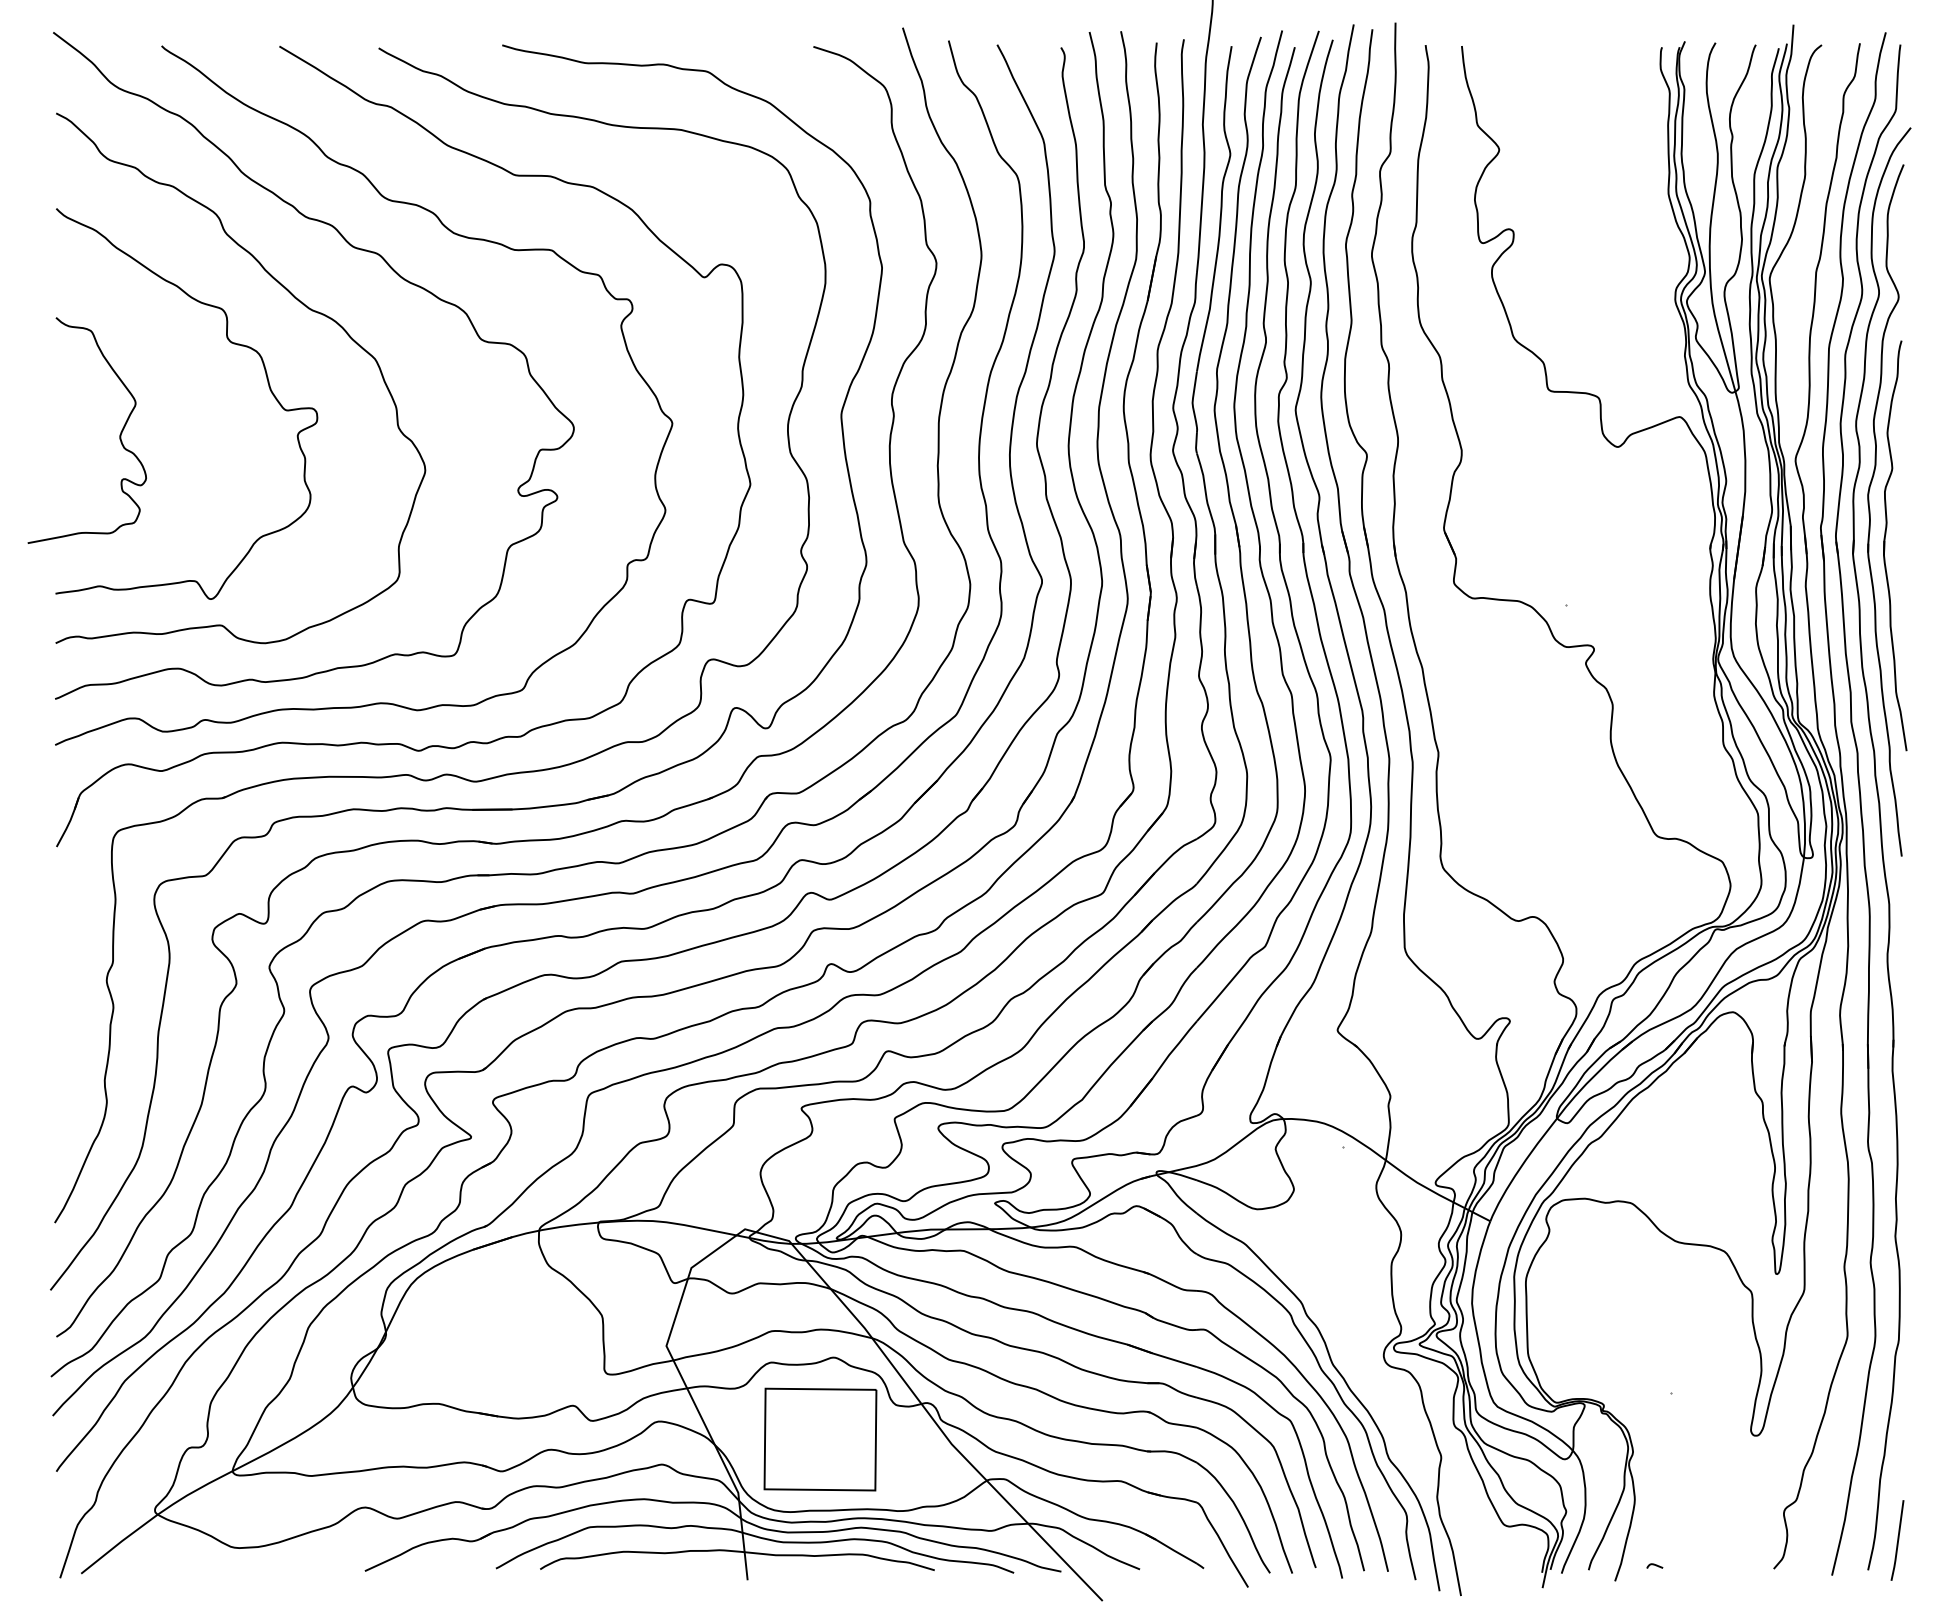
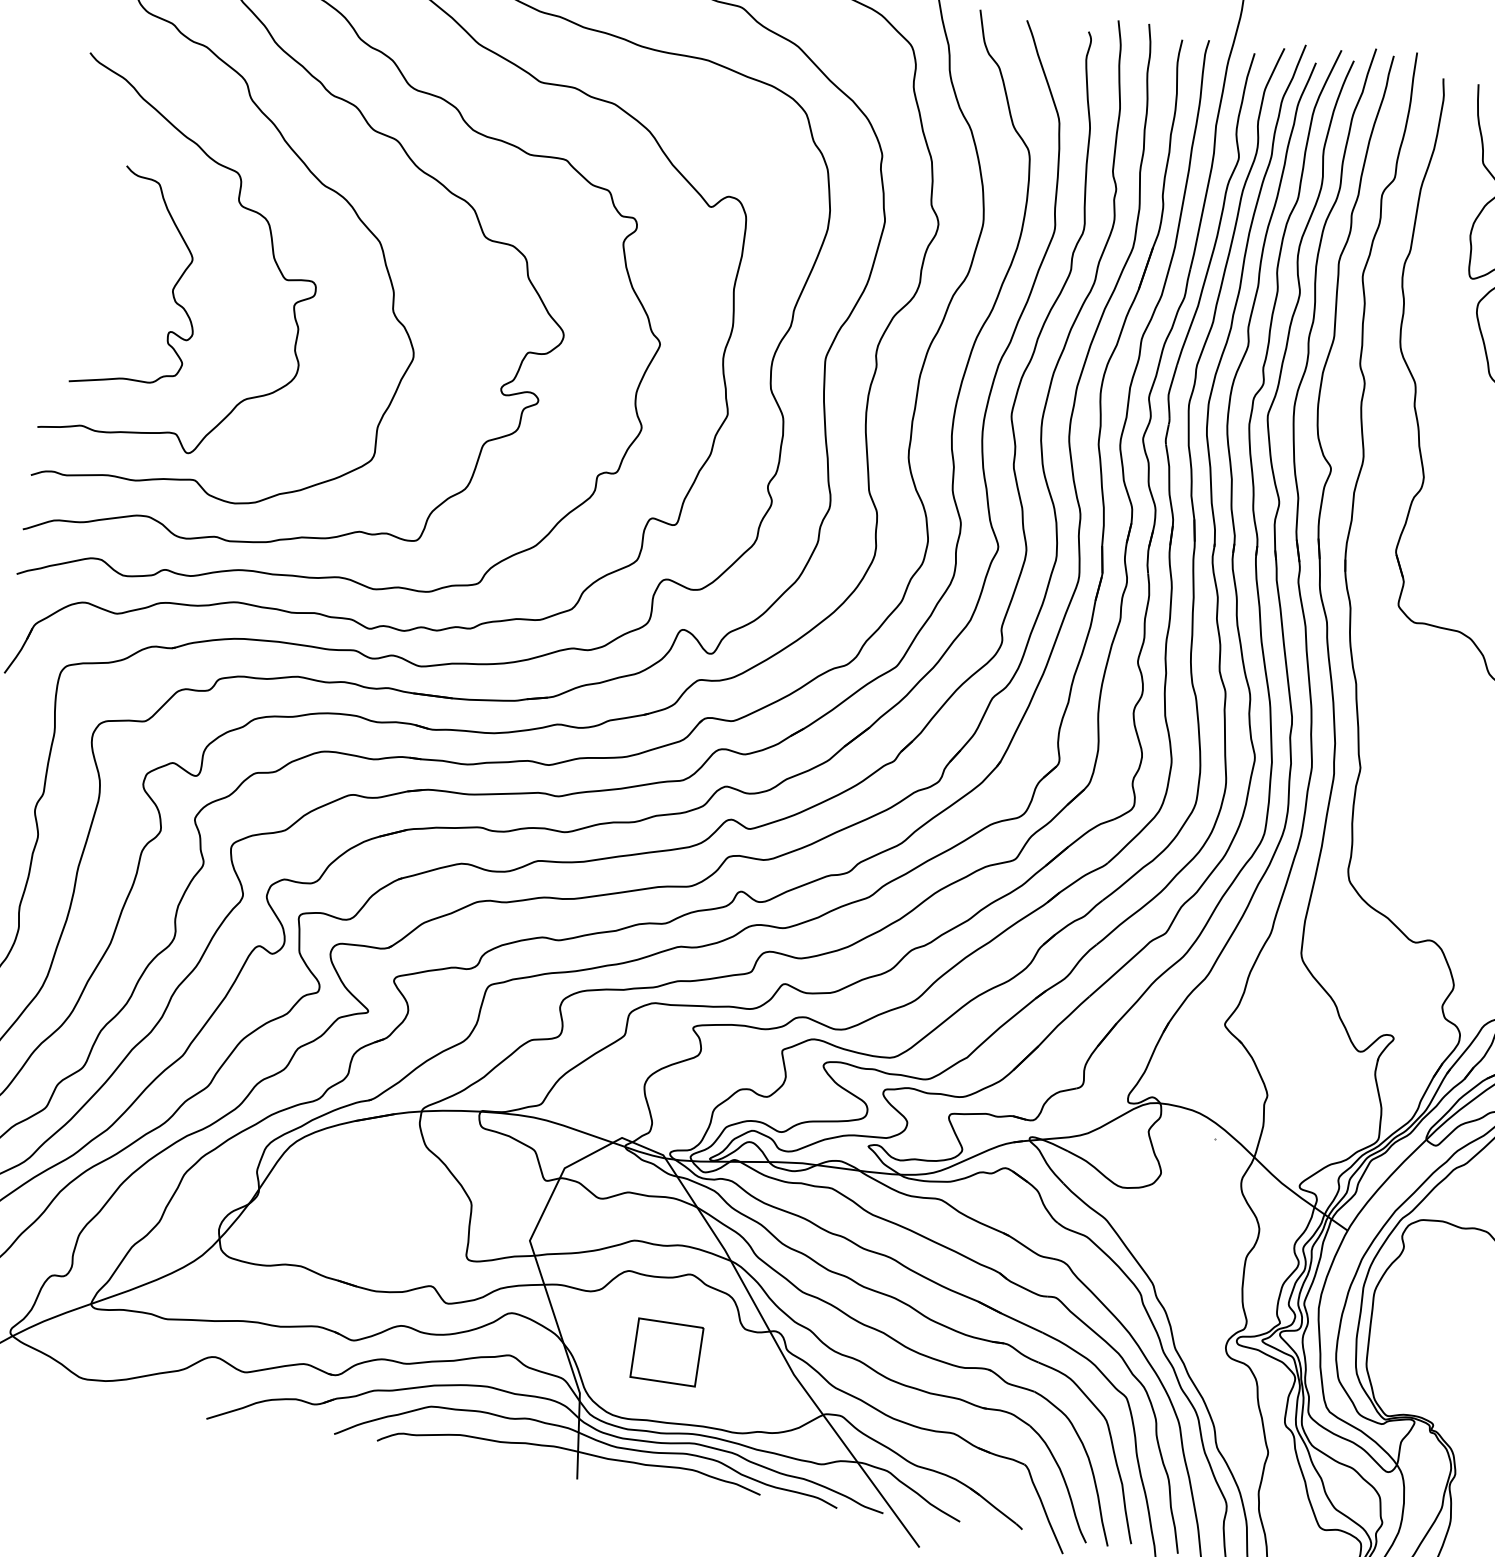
curve: (119, 434) -> (172, 287), moved
part: (820, 1439) -> (667, 1352), size x0.6

